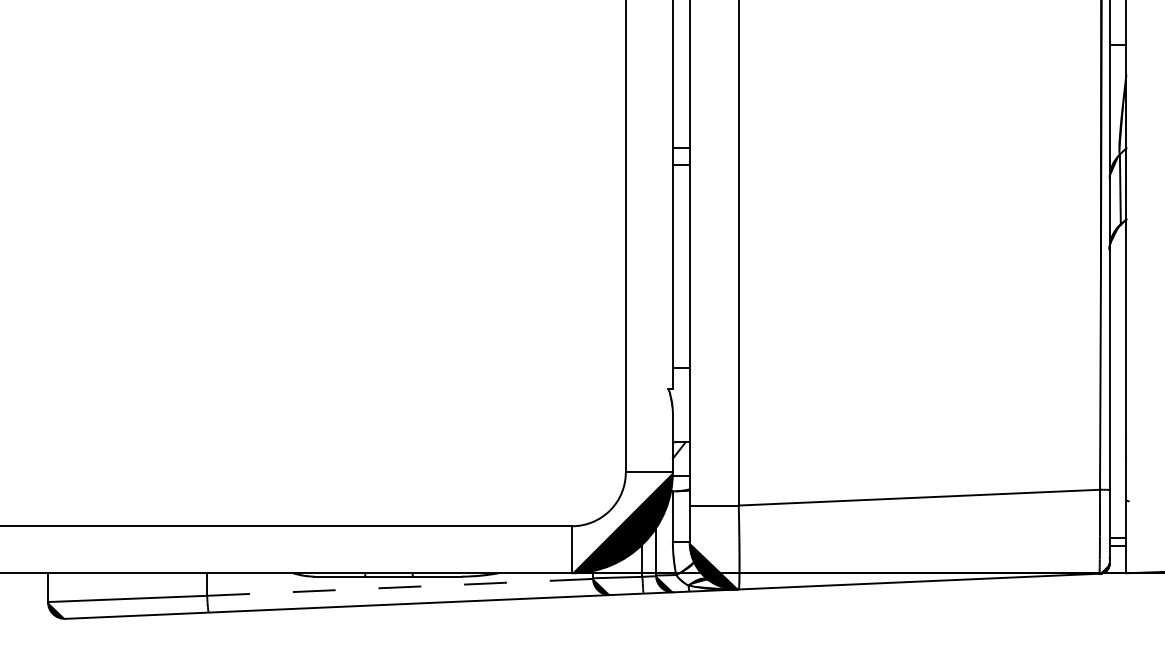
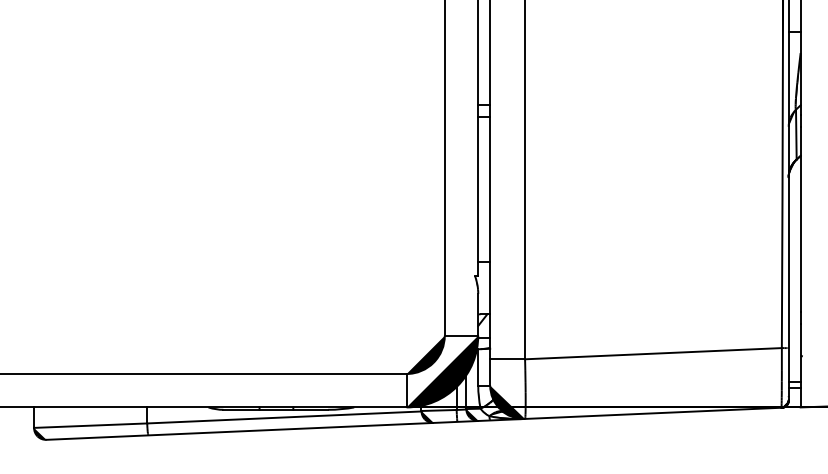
fill: (598, 498) -> (425, 354), added
line: (400, 587) -> (284, 417), dashed -> solid

